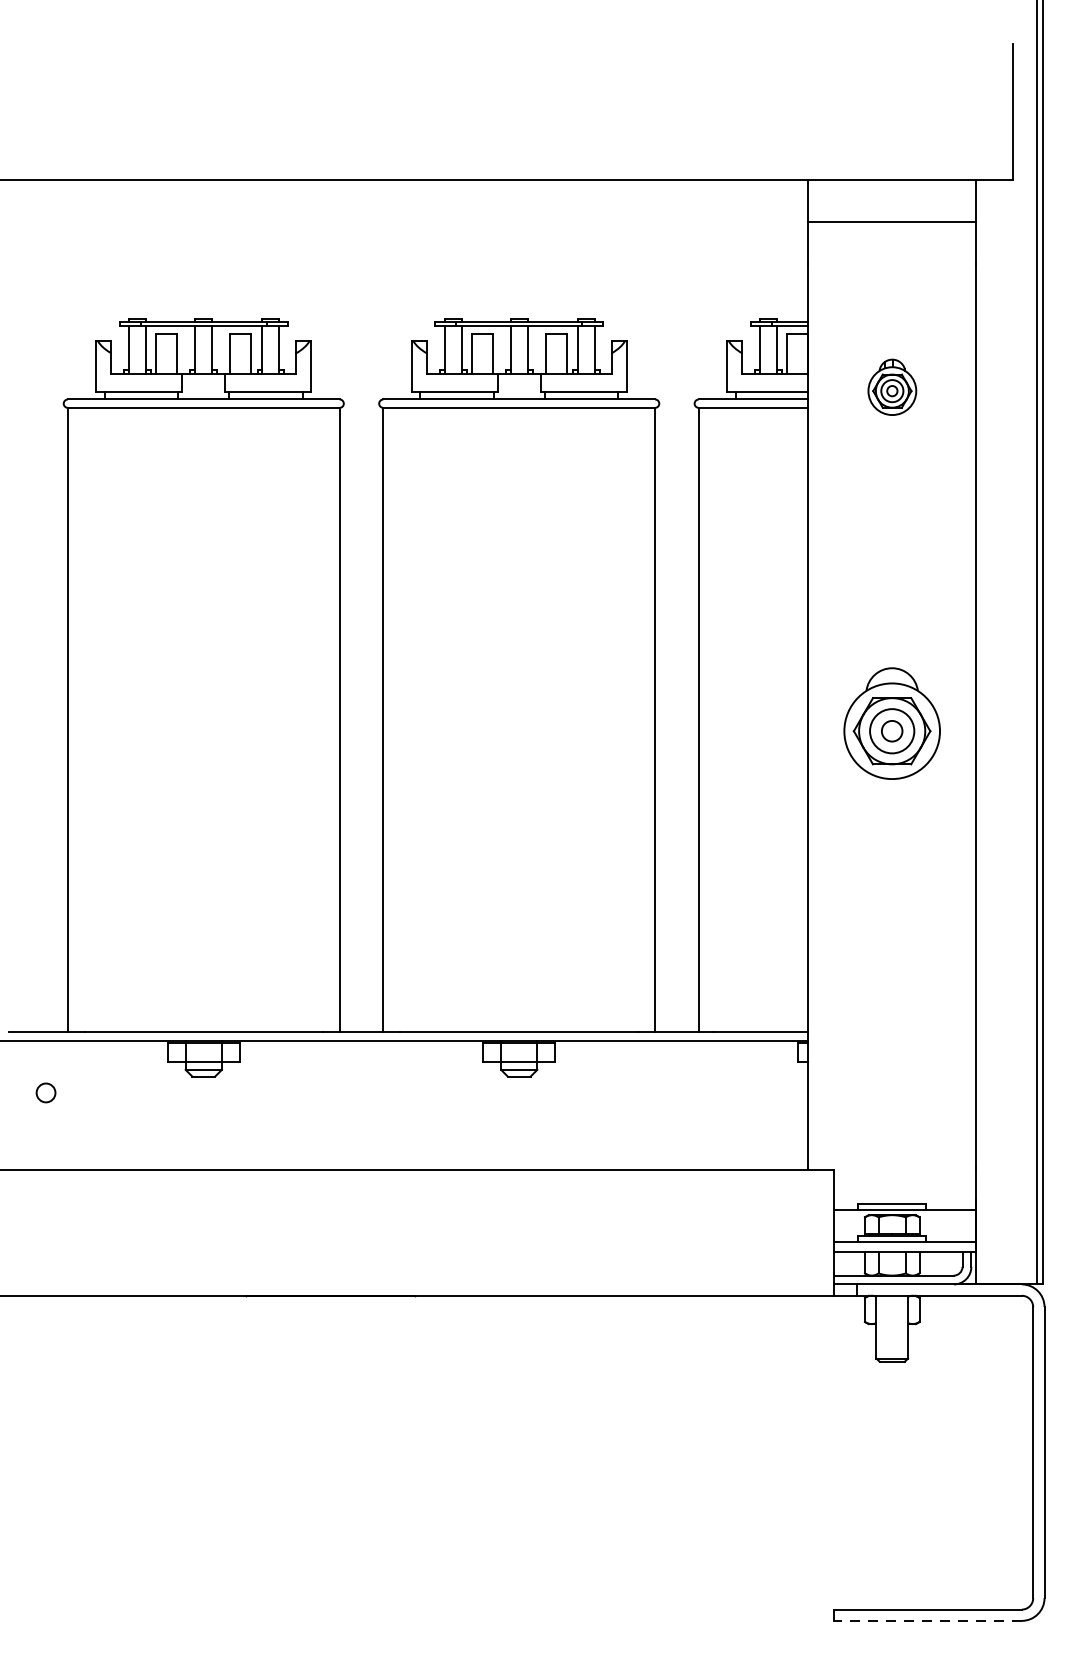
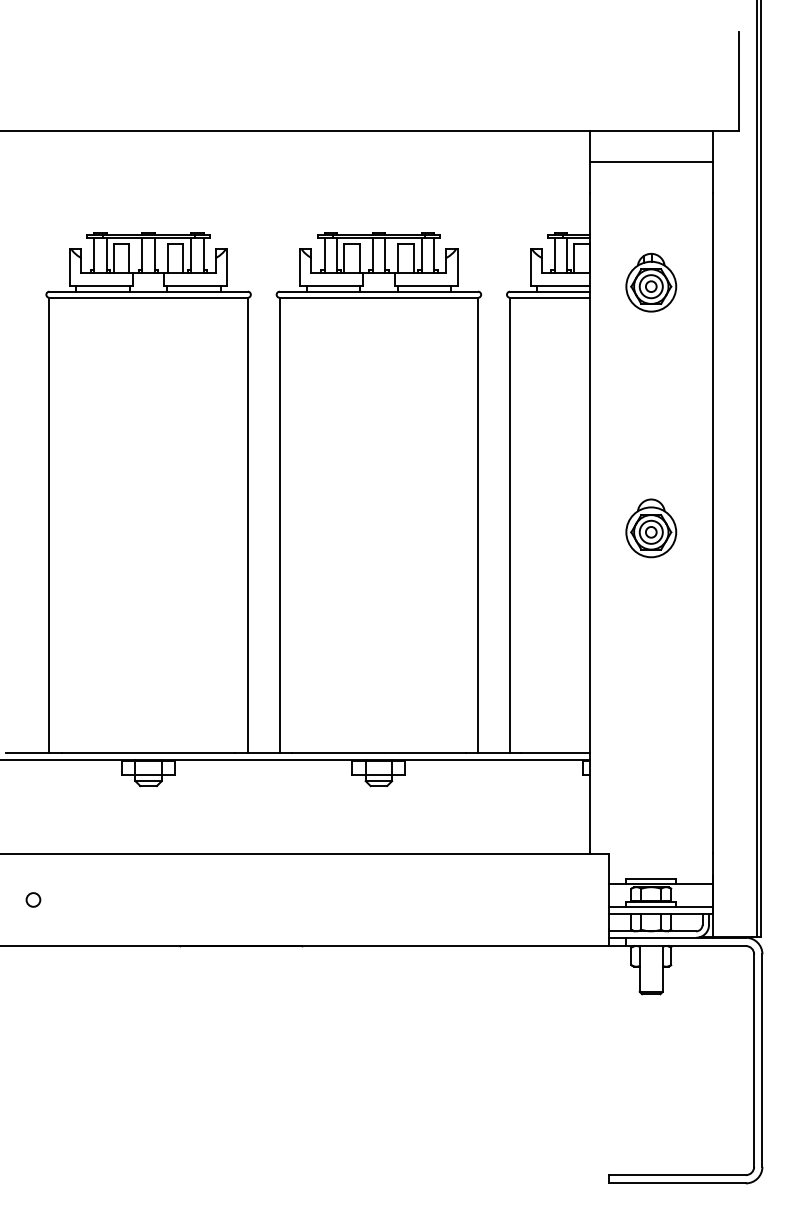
part: (892, 386) -> (651, 282), size x1.43
part: (892, 723) -> (651, 528), size x0.71
circle: (46, 1092) -> (33, 899), moved
line: (926, 1621) -> (676, 1183), dashed -> solid

